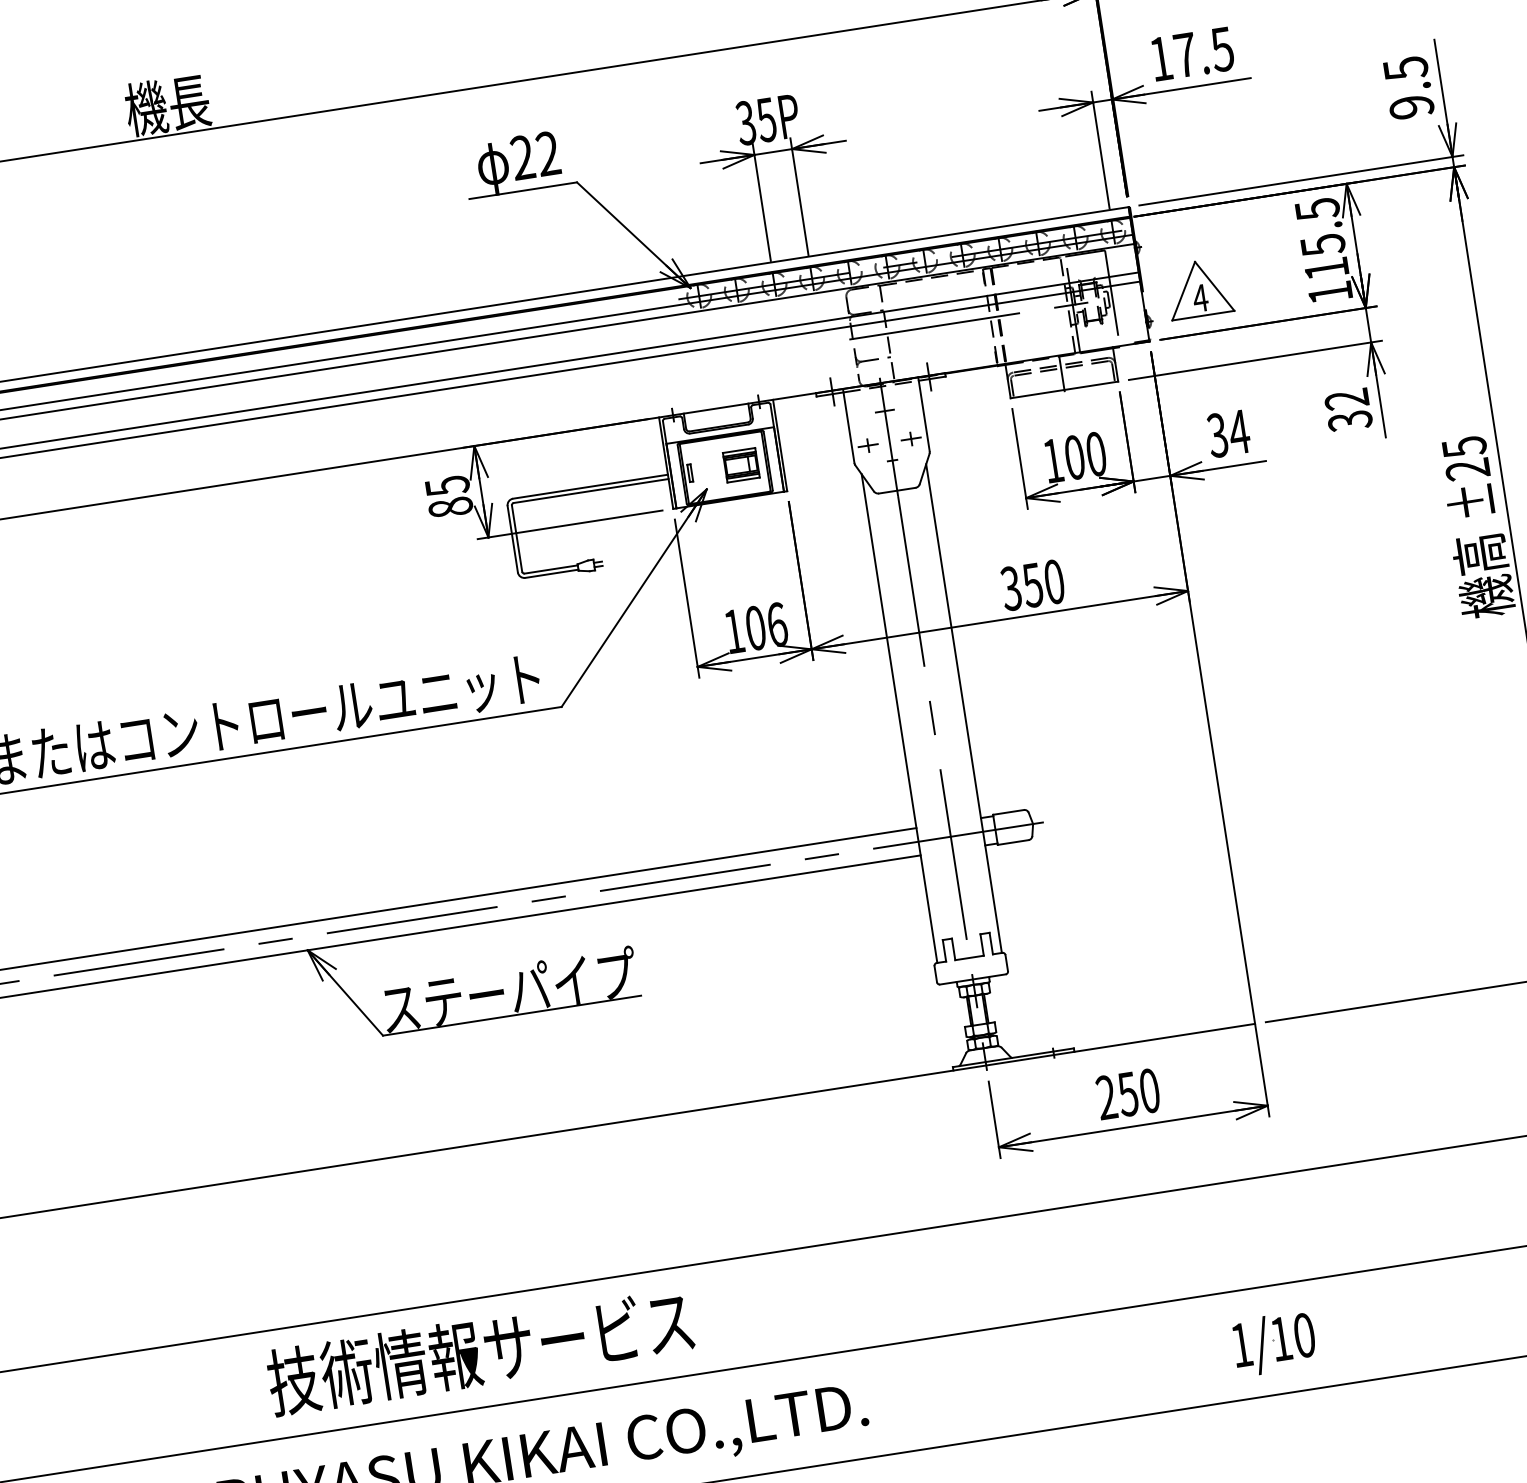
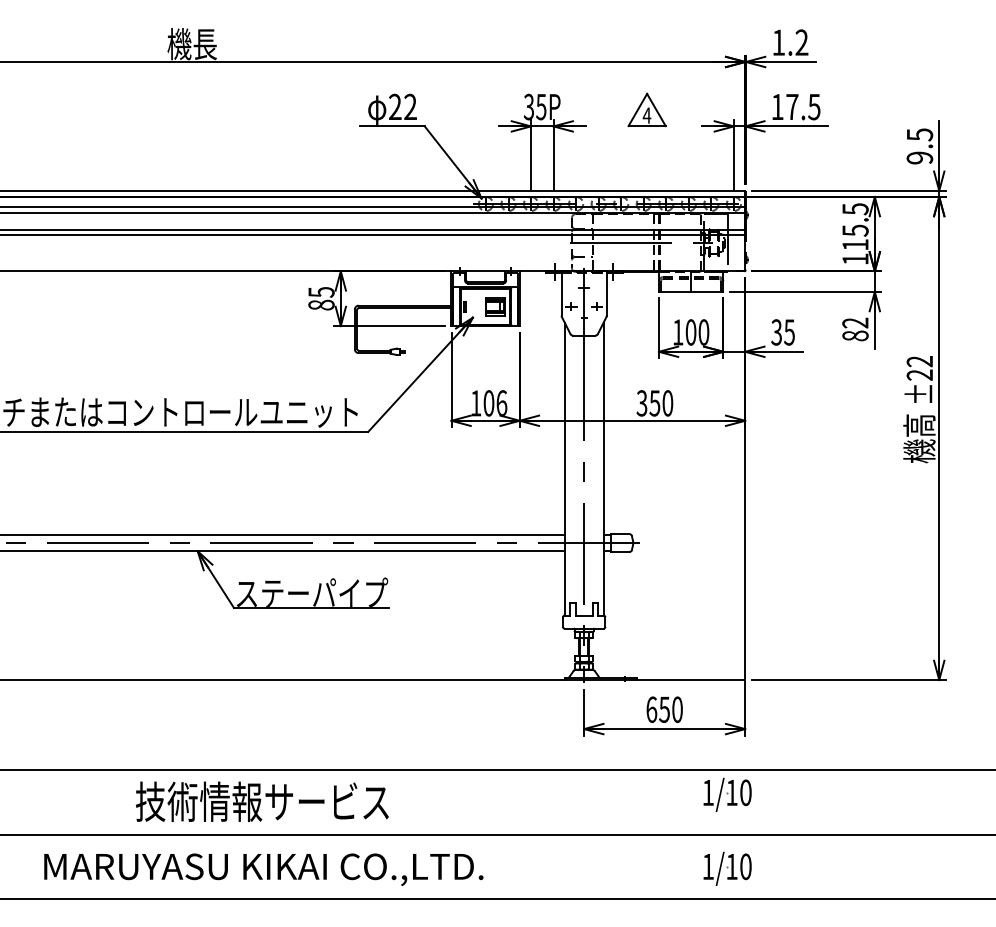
part: (1198, 288) -> (646, 109), moved
text: (1350, 420) -> (855, 335), 32 -> 82
text: (1239, 432) -> (789, 332), 34 -> 35
text: (1463, 447) -> (919, 361), ±25 -> ±22
text: (1106, 1097) -> (651, 709), 250 -> 650
part: (1255, 1219) -> (727, 794), added

